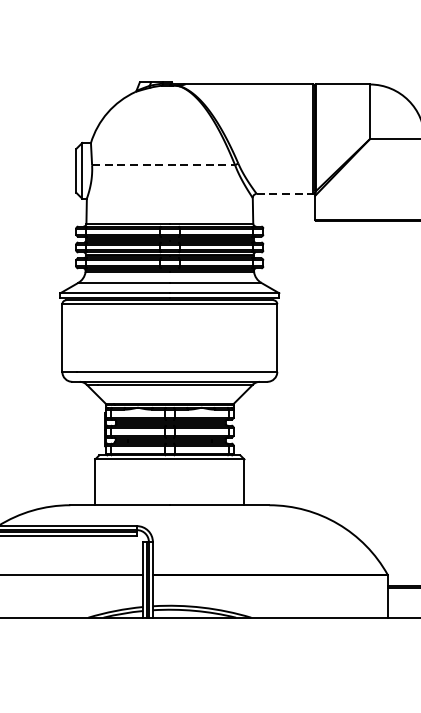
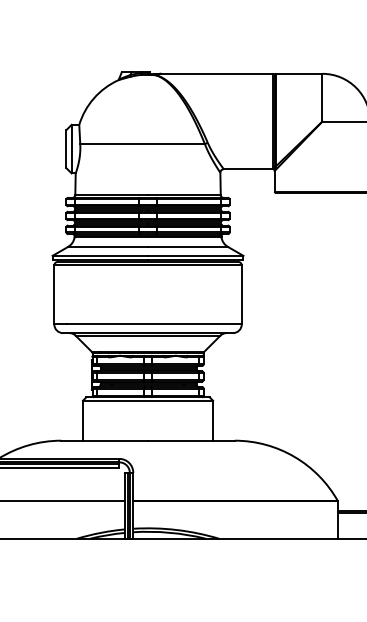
line: (164, 165) -> (143, 144), dashed -> solid
line: (285, 194) -> (248, 169), dashed -> solid

